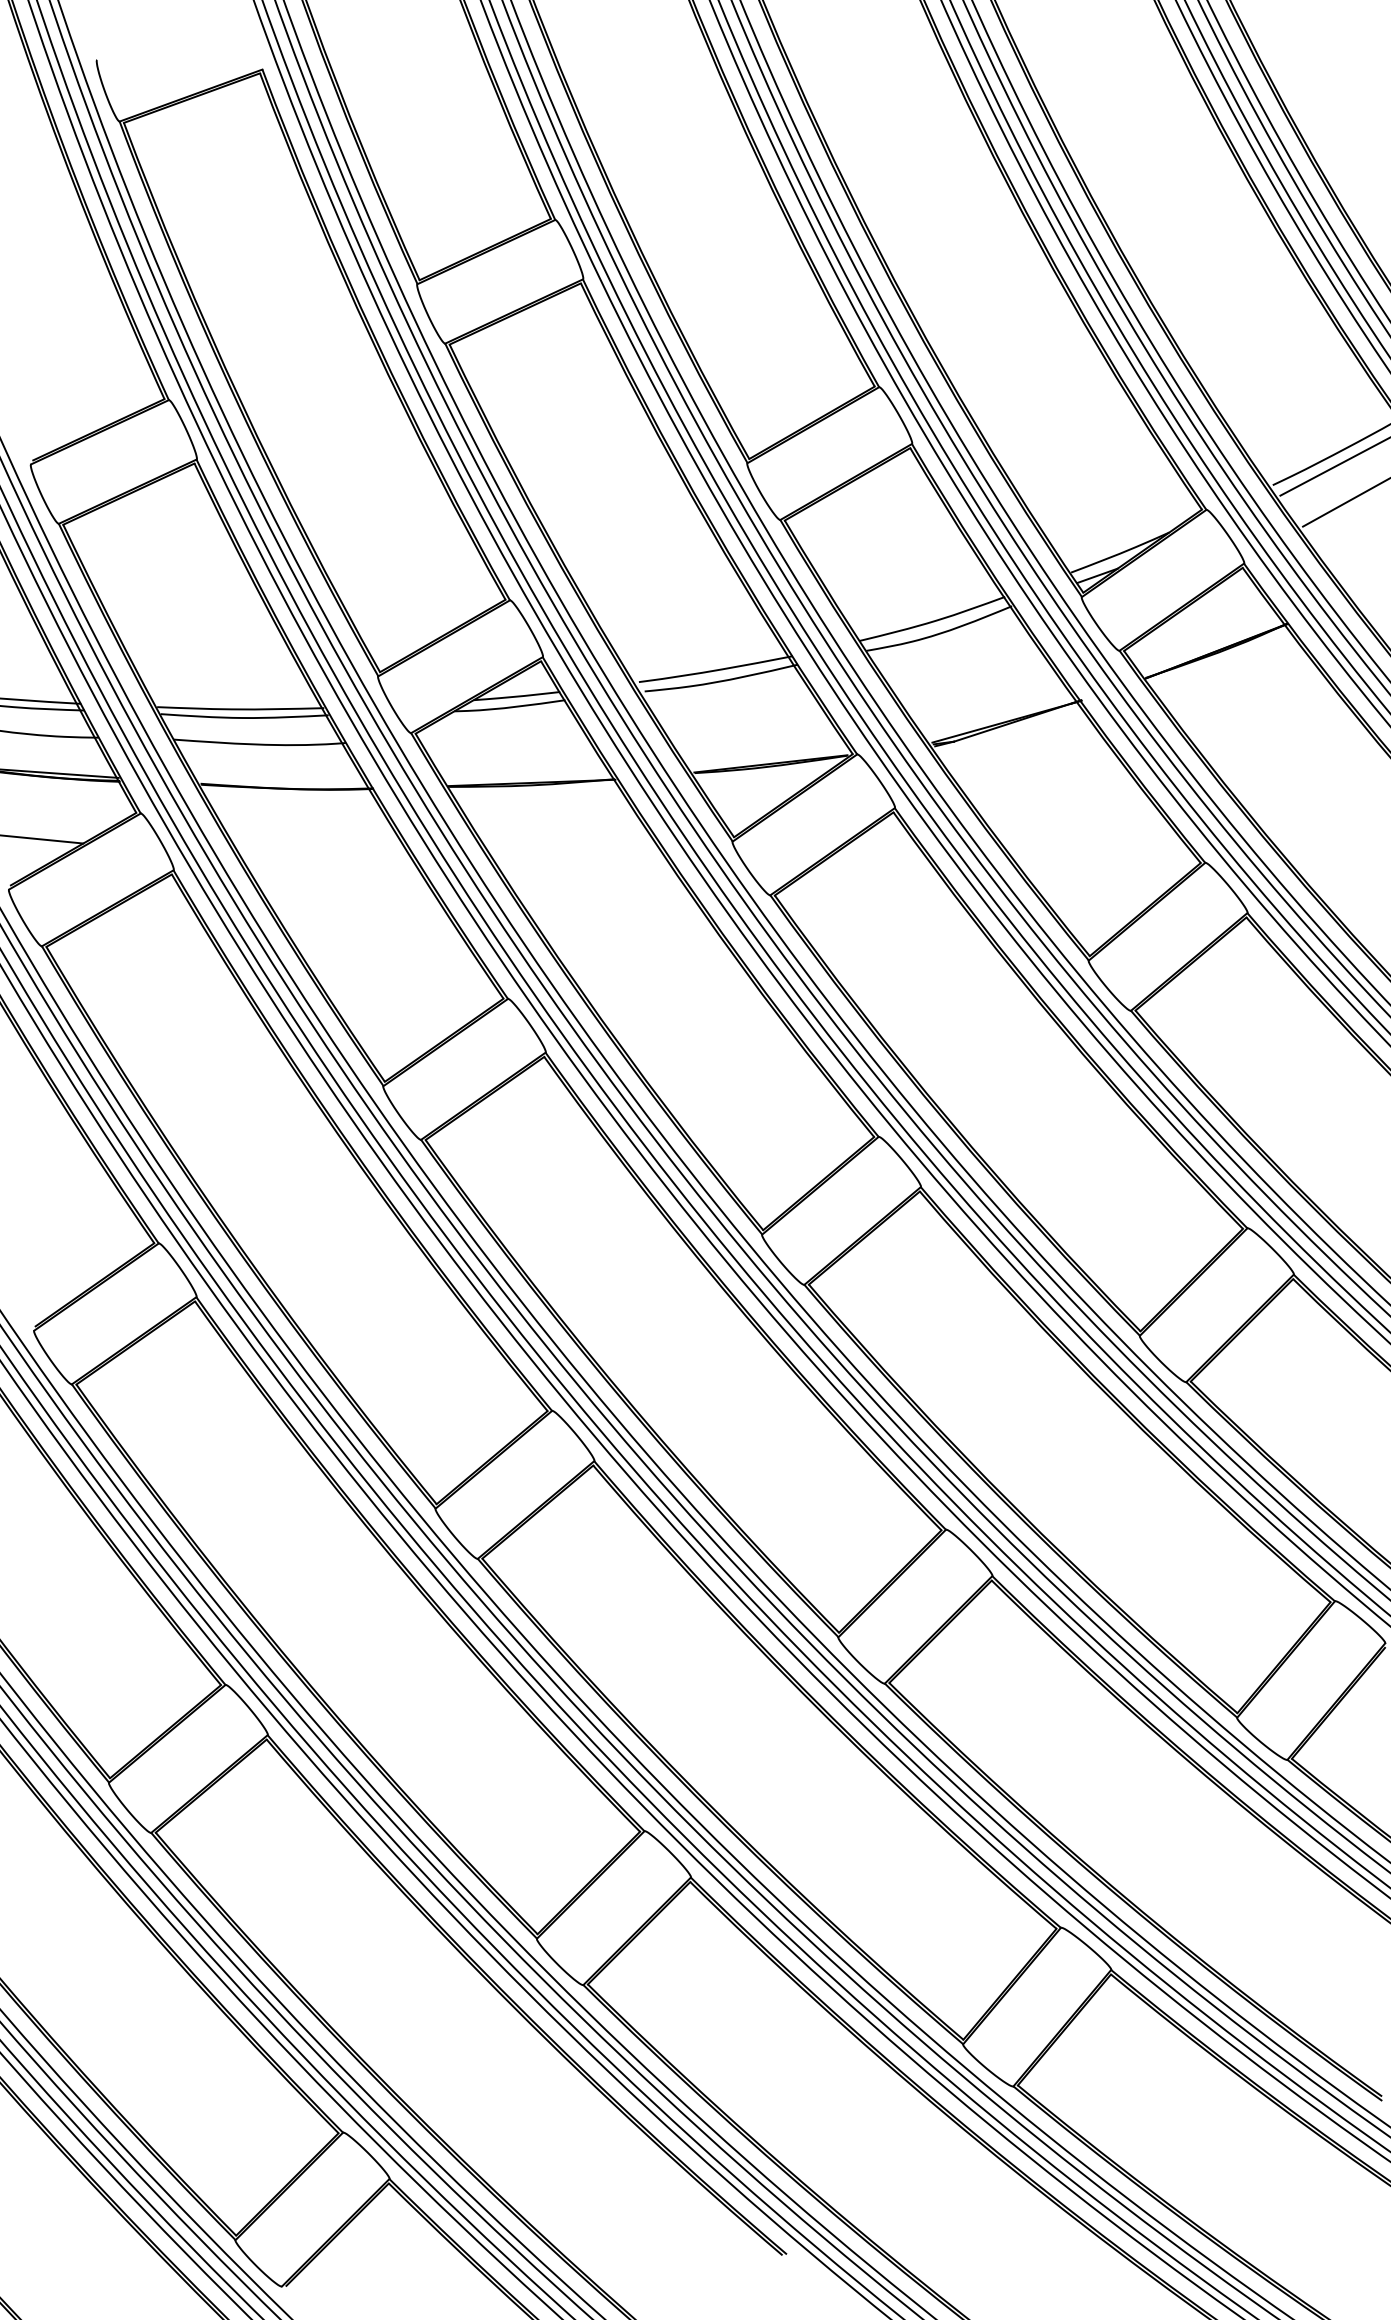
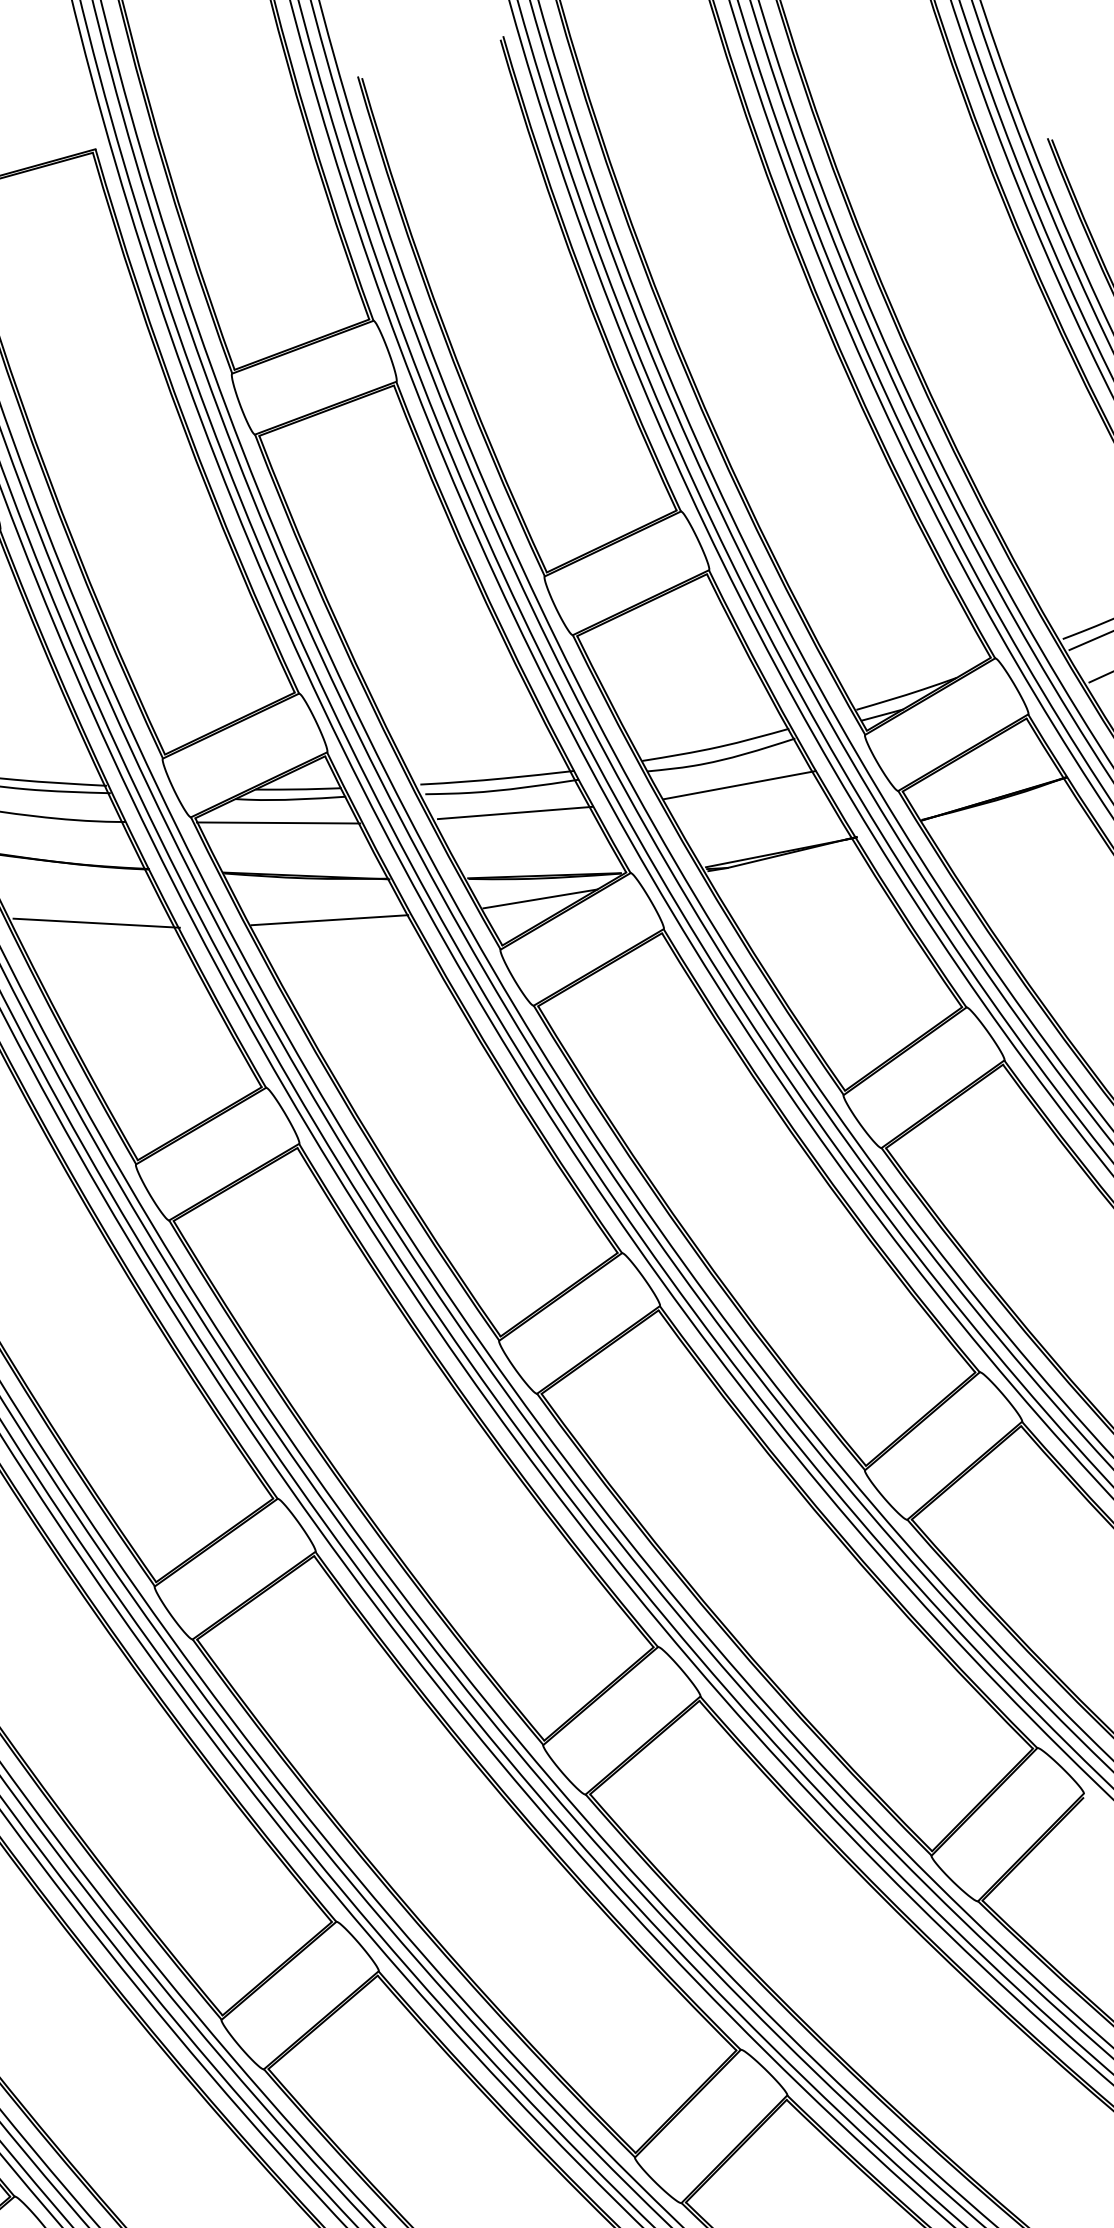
line: (959, 657) -> (739, 785), added
line: (736, 702) -> (515, 812), added
line: (499, 731) -> (278, 822), added
line: (768, 787) -> (540, 898), added
line: (558, 825) -> (329, 920), added
line: (324, 846) -> (96, 922), added

